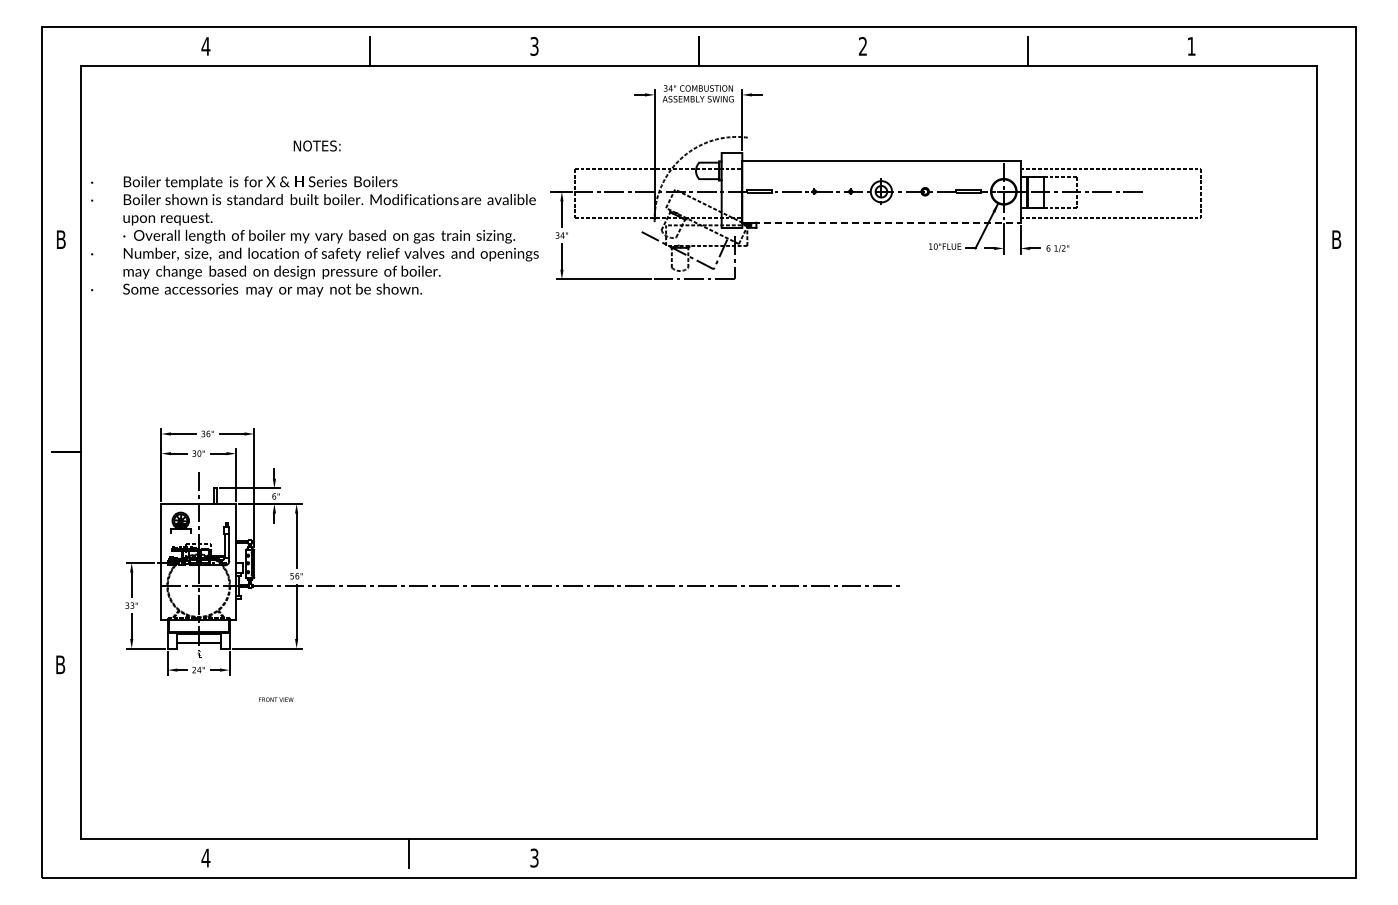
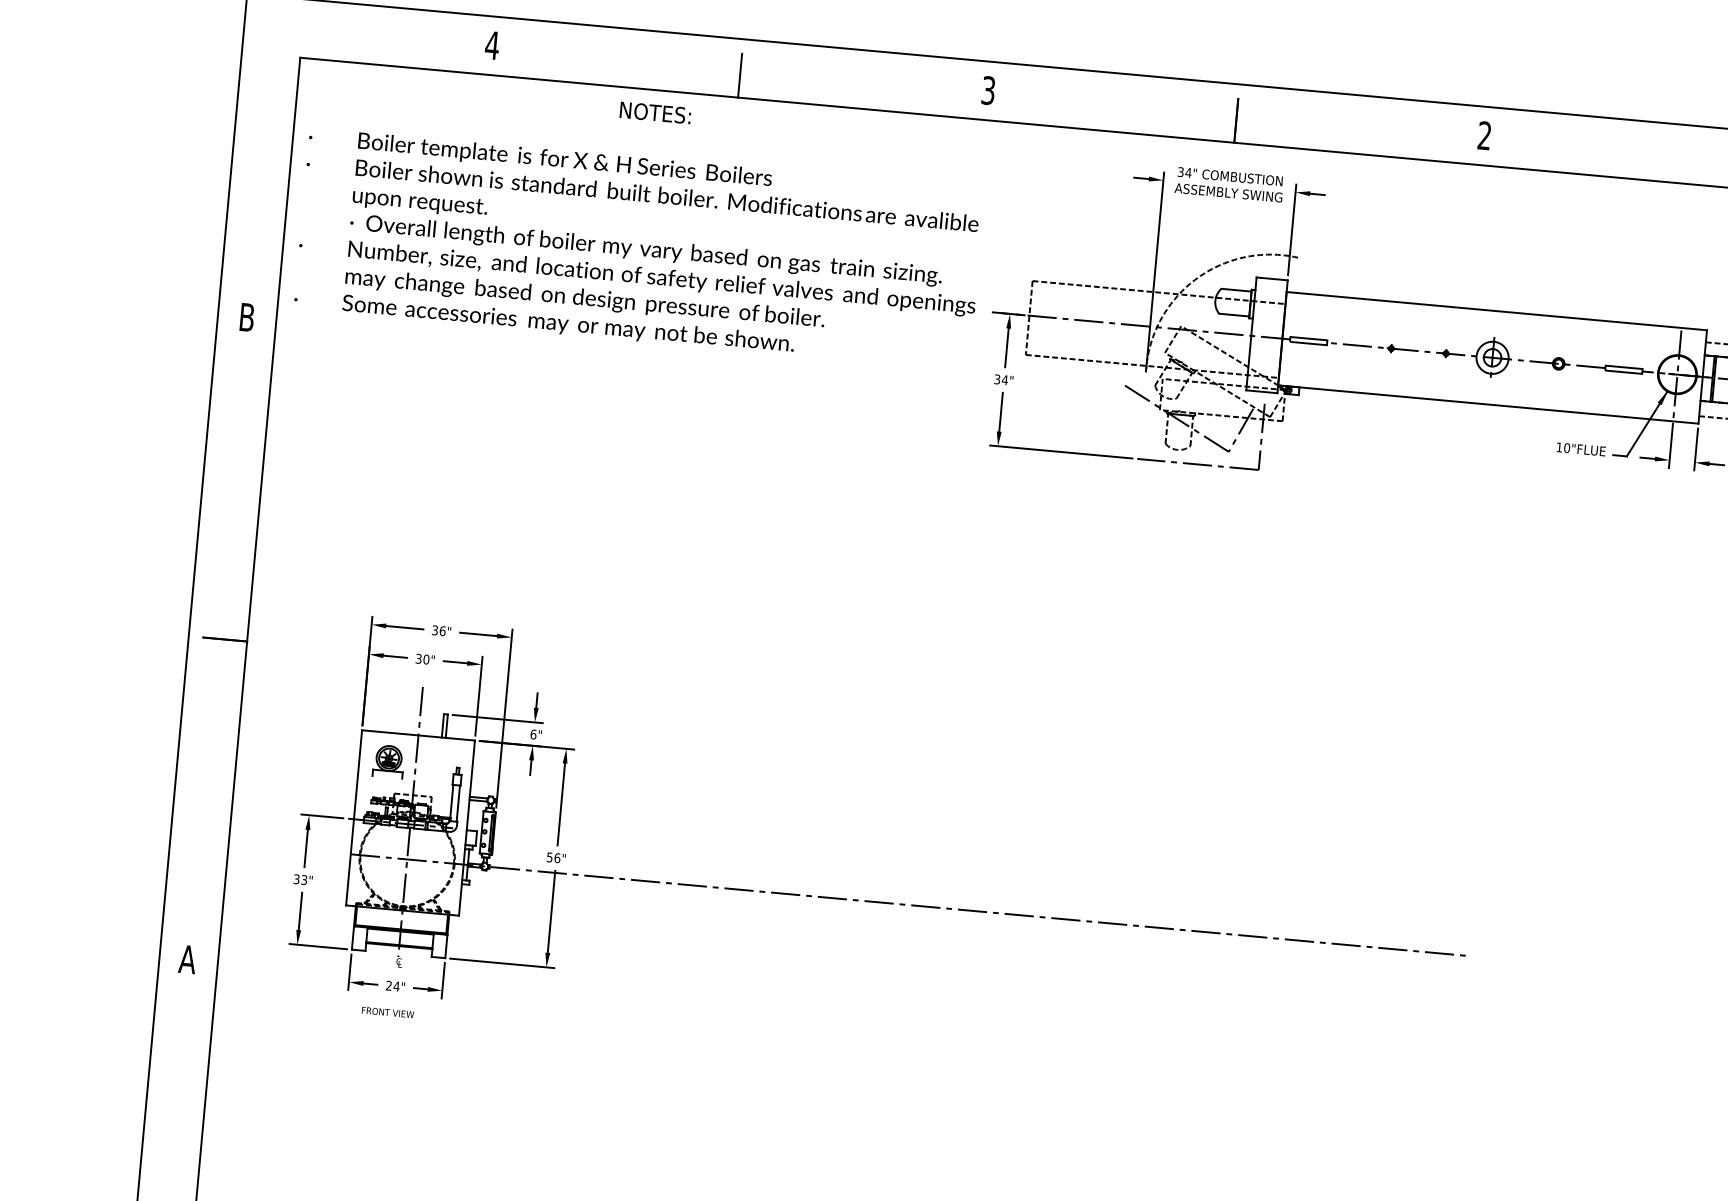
text: (314, 218) -> (641, 222), moved
line: (881, 222) -> (1488, 404), dashed -> solid
text: (60, 664) -> (187, 958), B -> A
text: (276, 699) -> (388, 1012), moved

